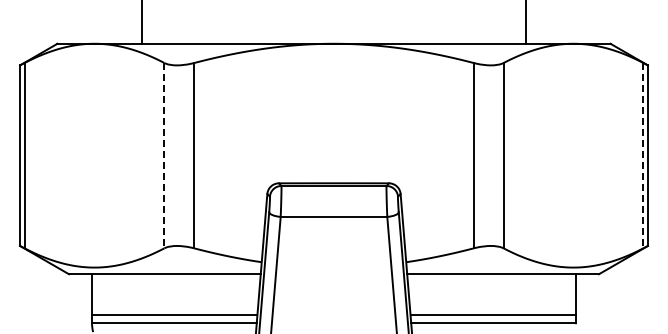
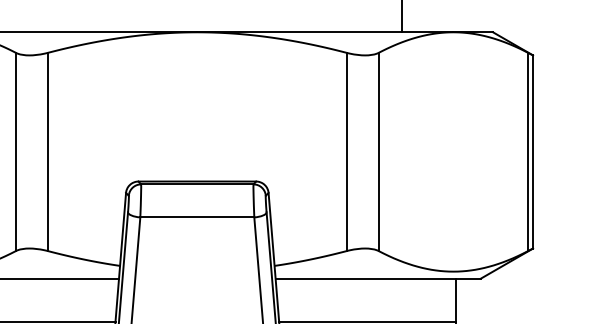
line: (164, 155) -> (16, 151), dashed -> solid
line: (643, 155) -> (528, 151), dashed -> solid

